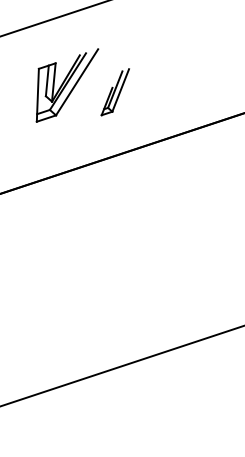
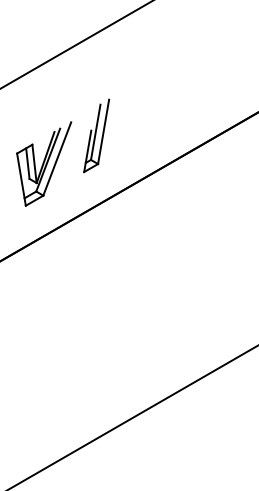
part: (63, 84) -> (44, 163), moved
part: (115, 91) -> (96, 135), size x1.43

